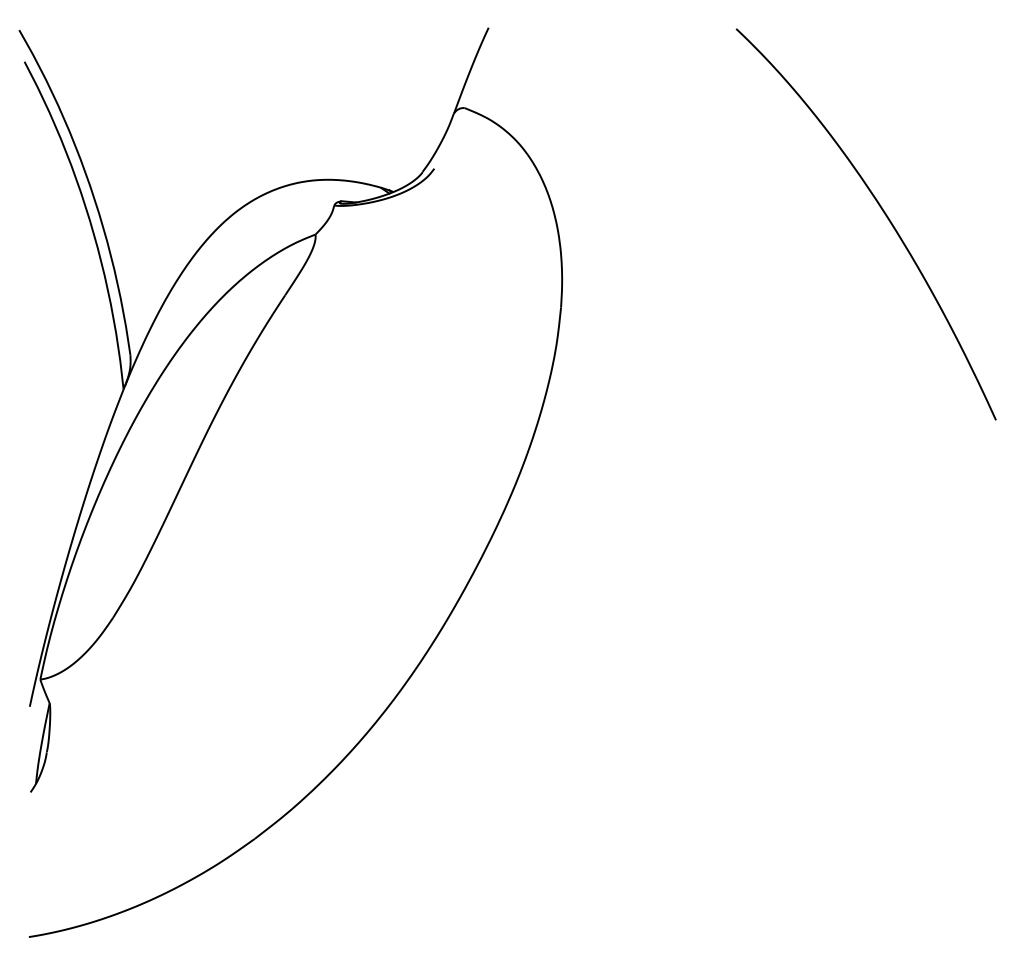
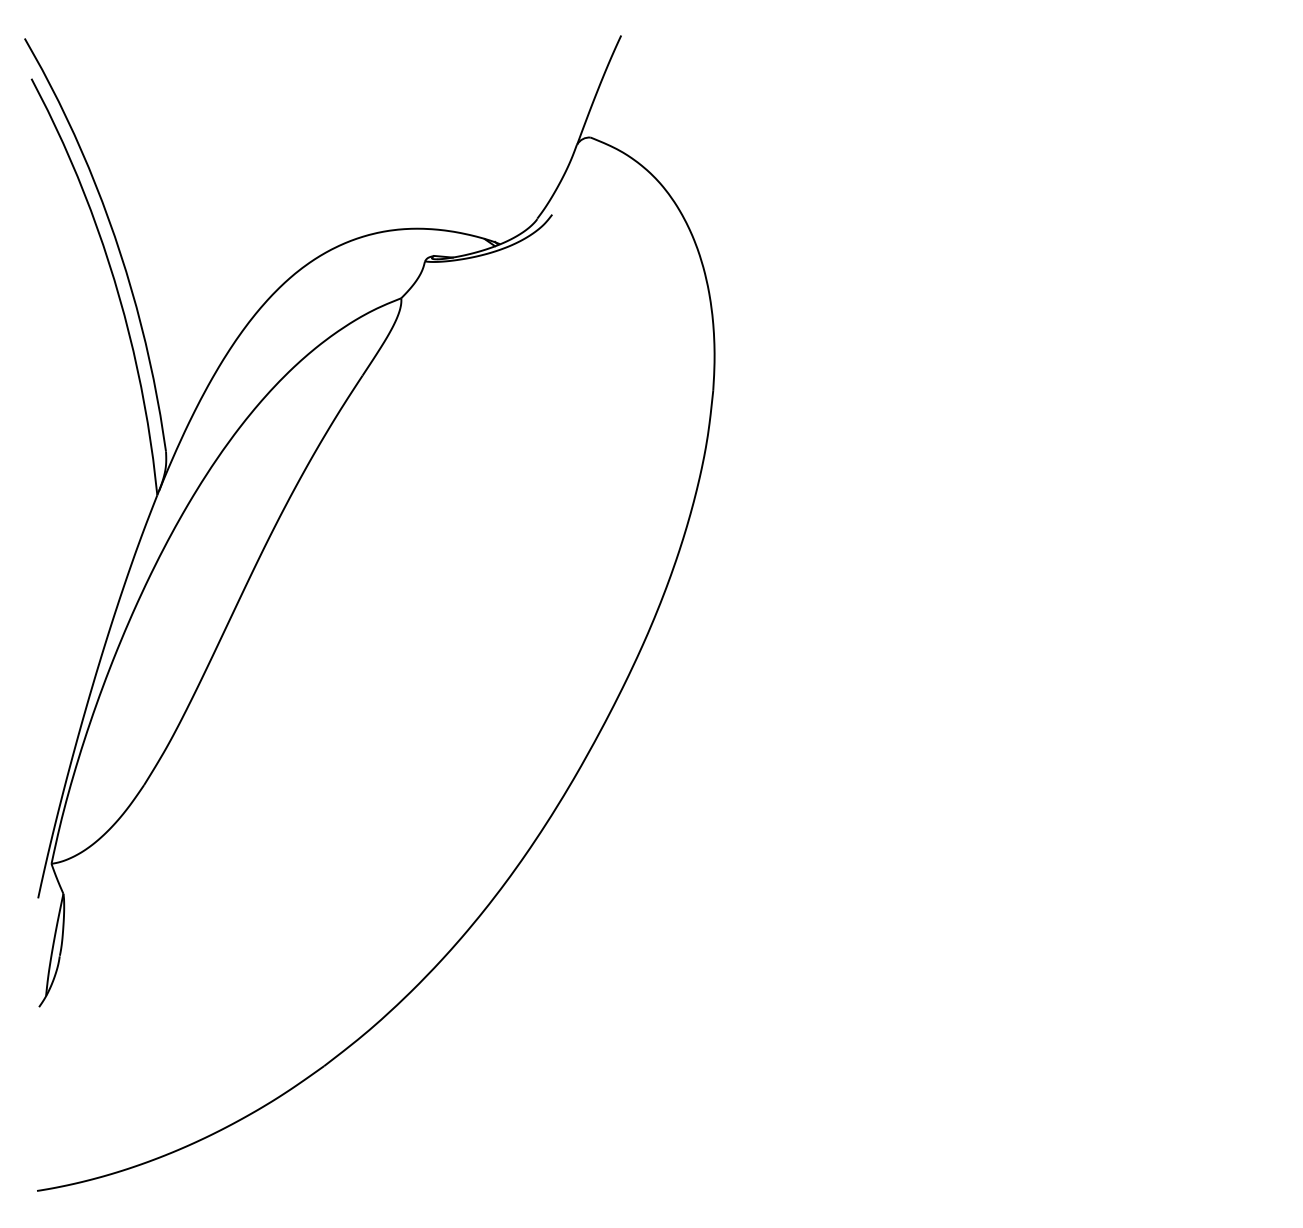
curve: (883, 213) -> (1123, 271), removed

